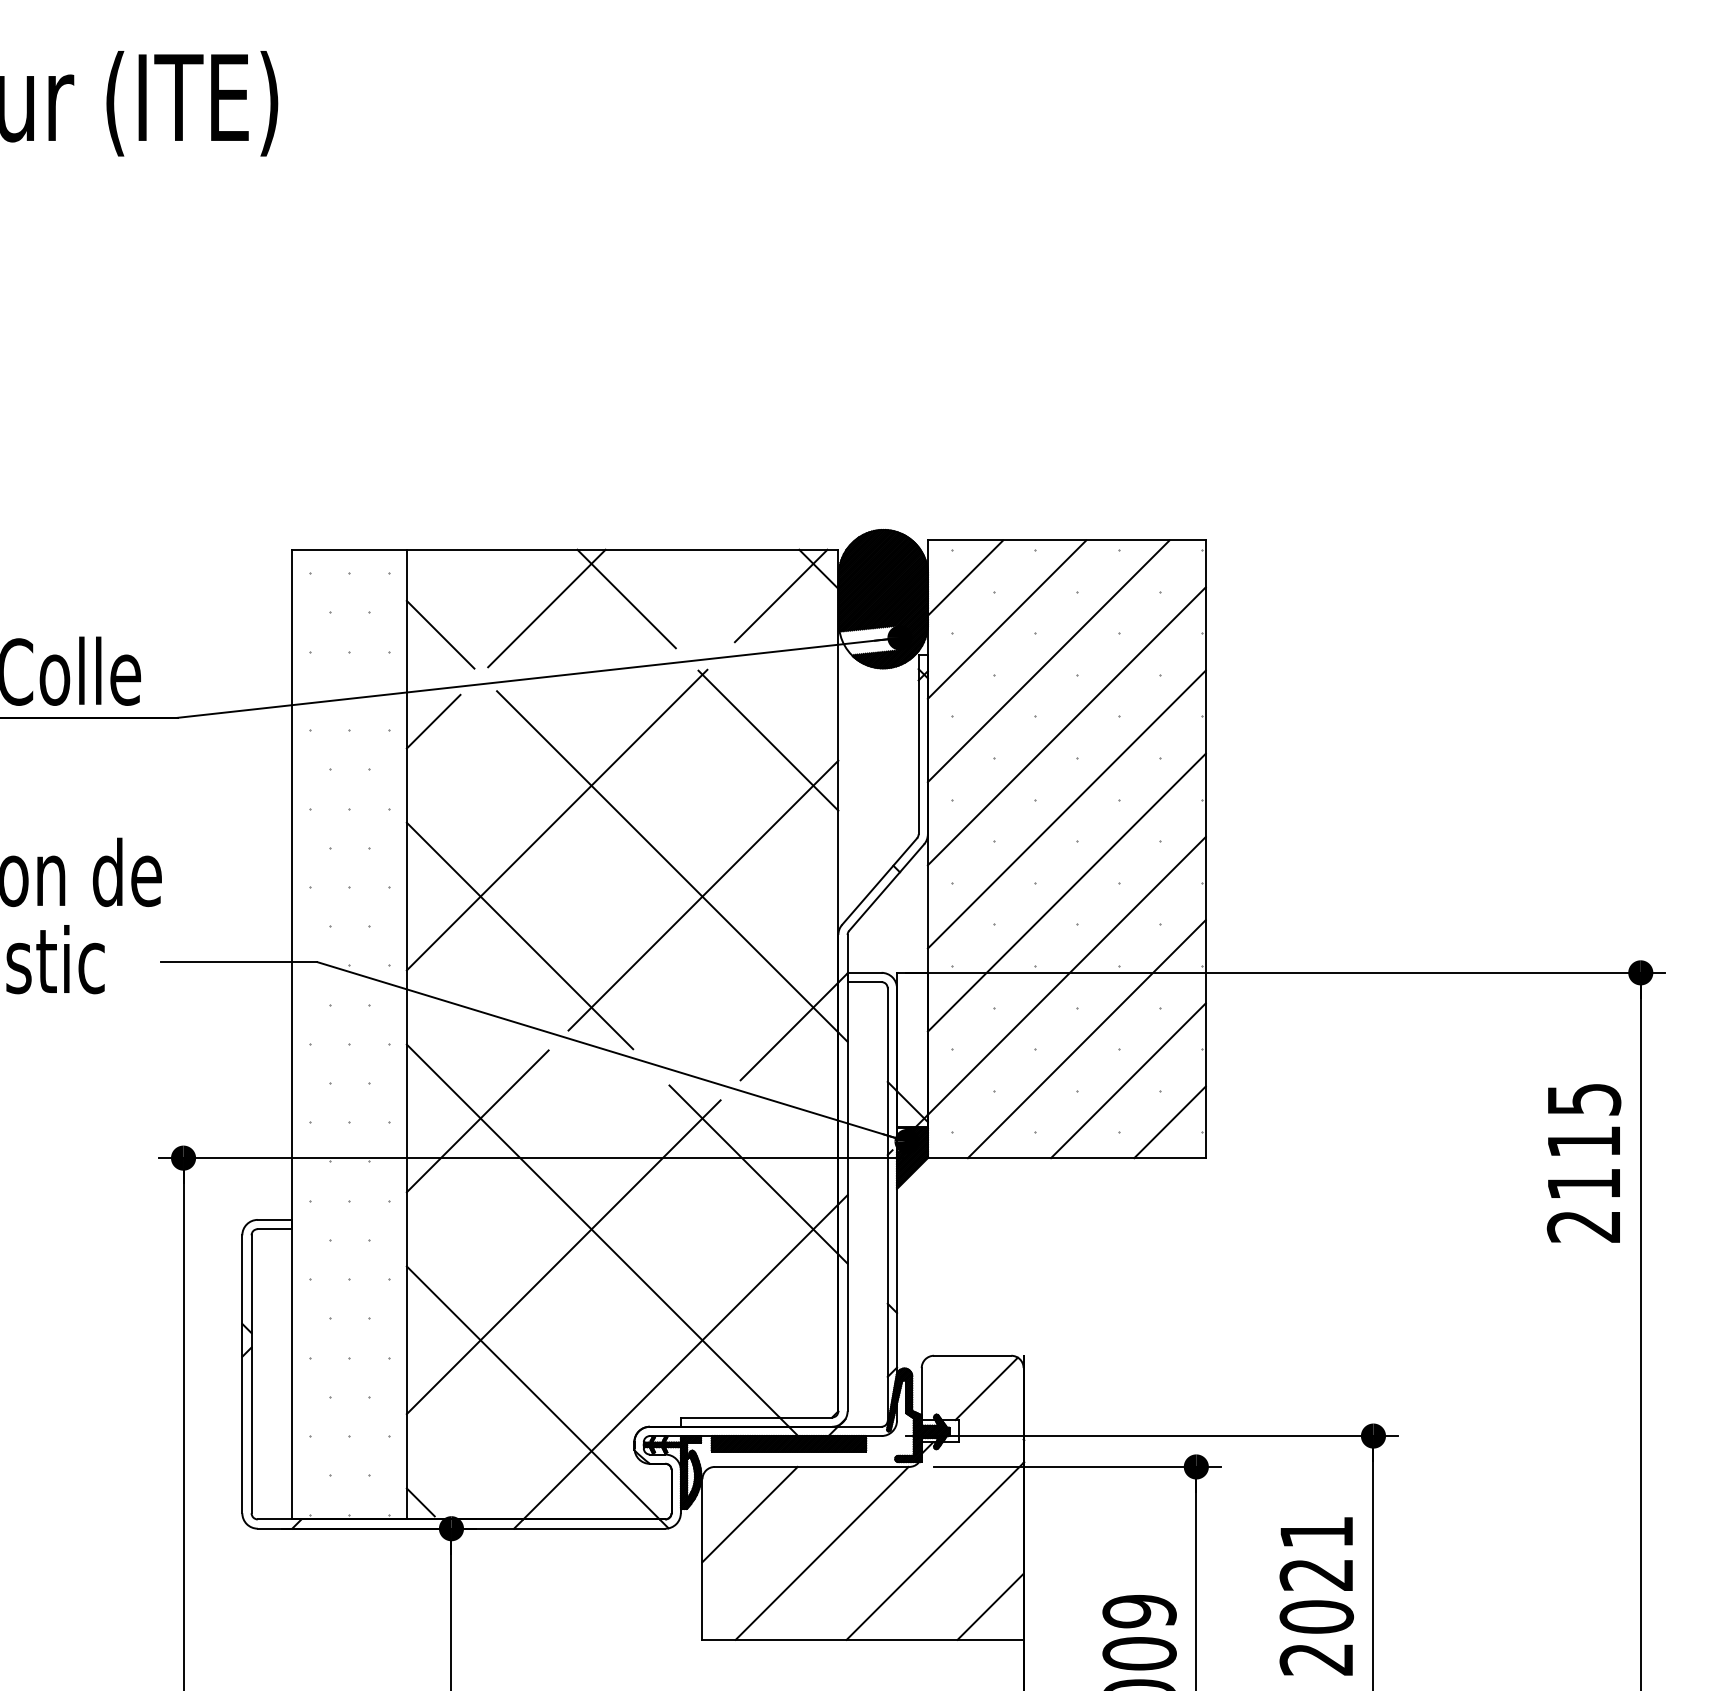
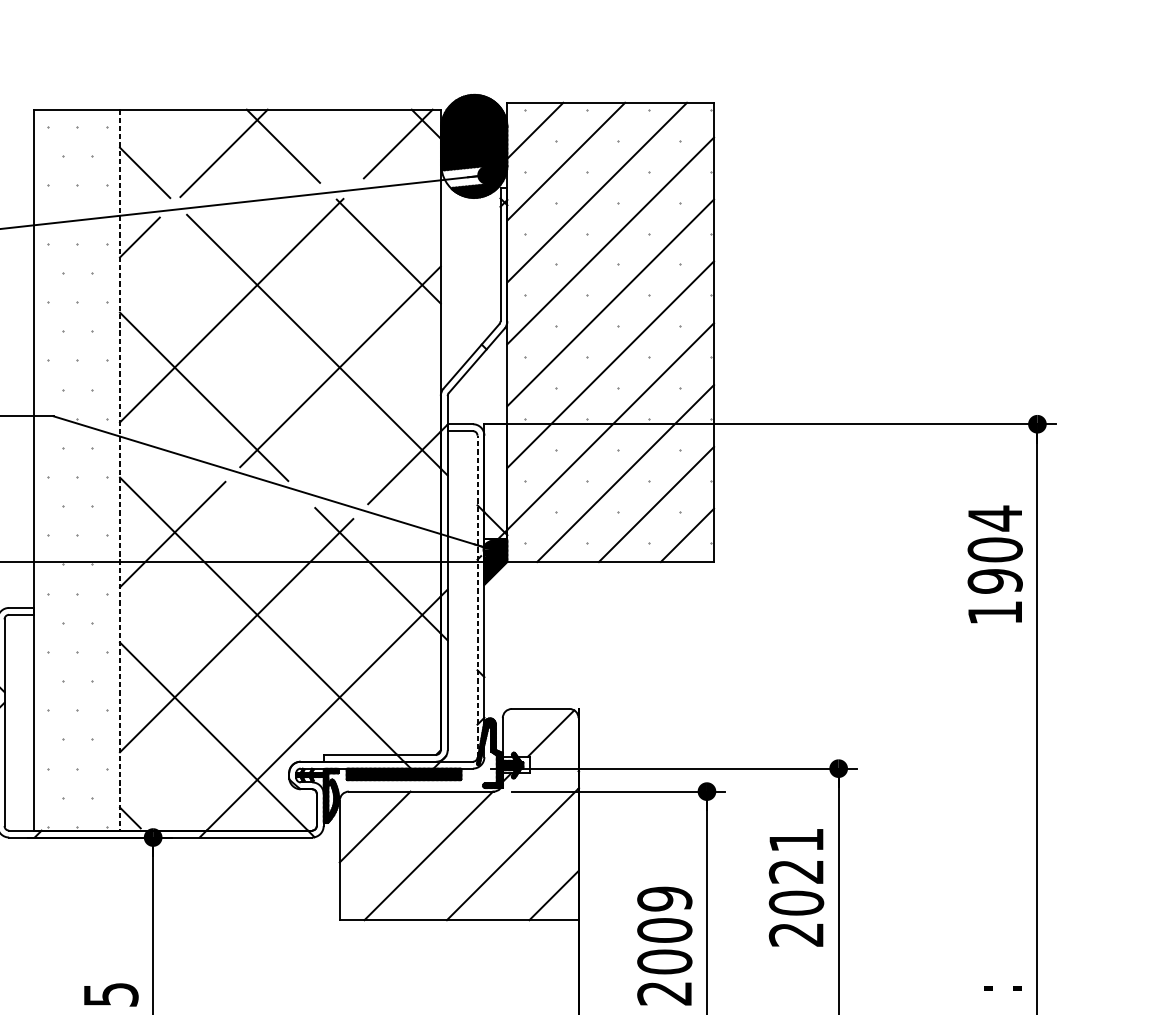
line: (406, 1034) -> (119, 470), solid -> dashed
text: (1583, 1162) -> (994, 565), 2115 -> 1904
line: (887, 1203) -> (477, 595), solid -> dashed

